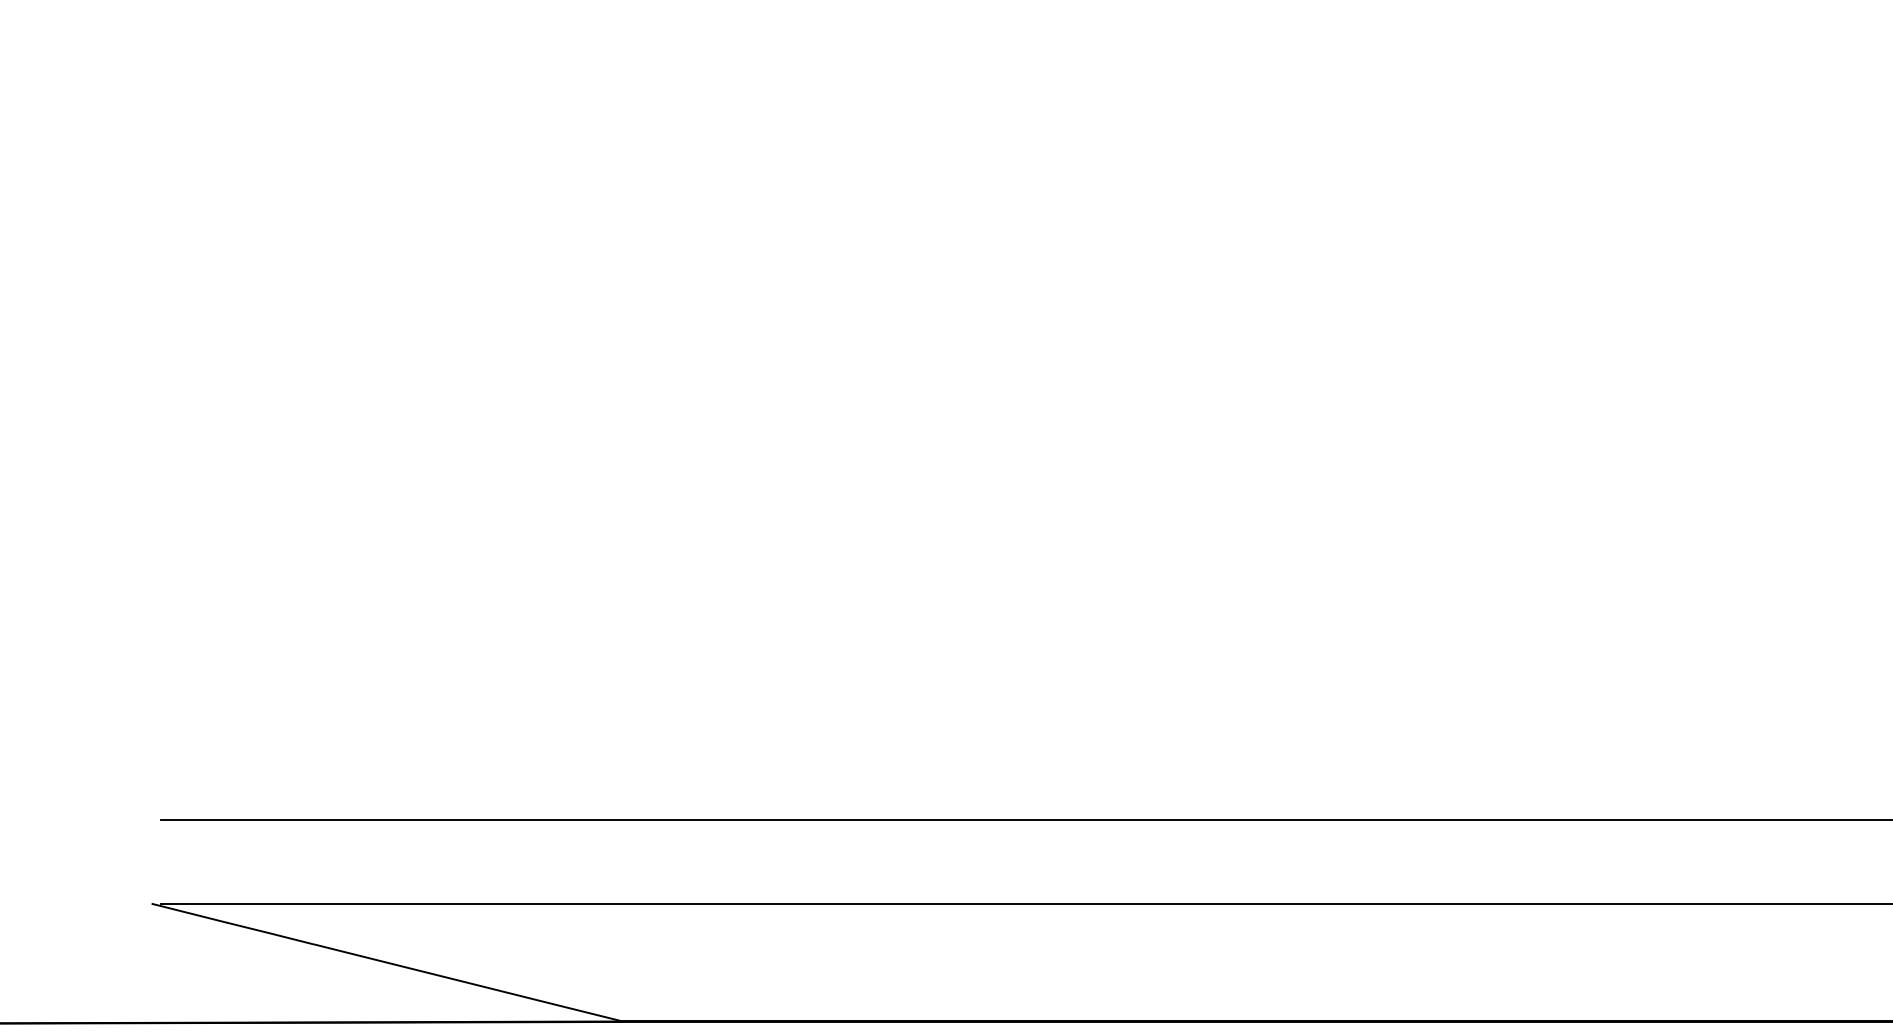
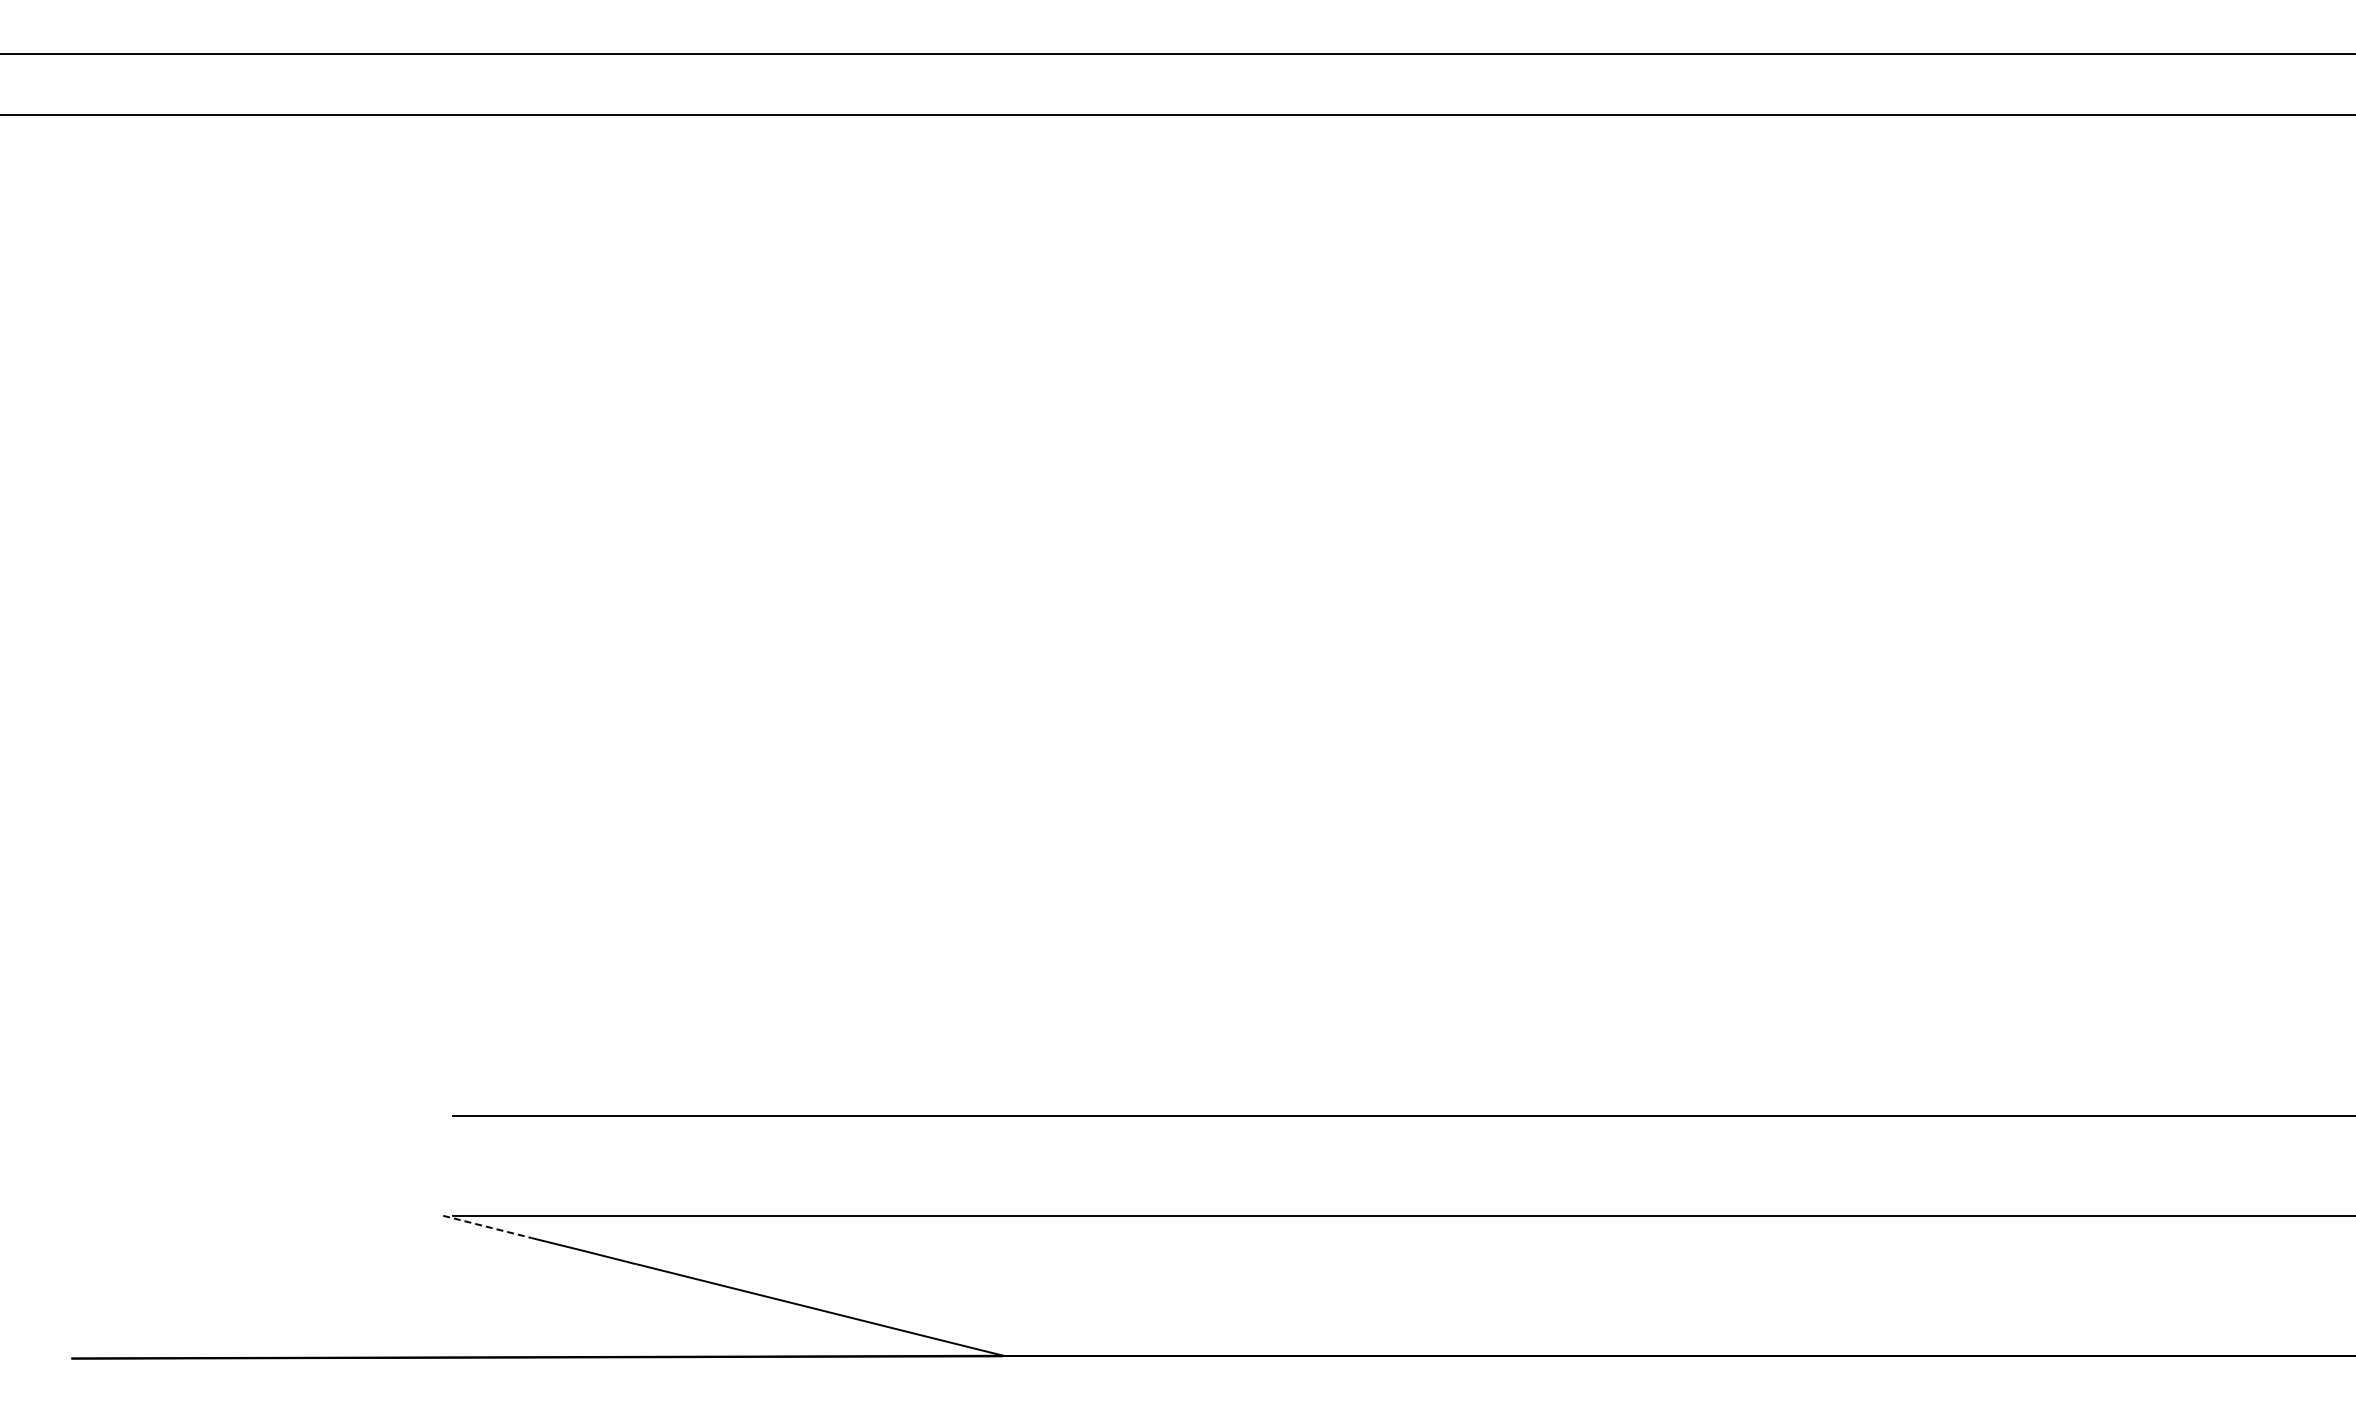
line: (189, 912) -> (487, 1226), solid -> dashed

